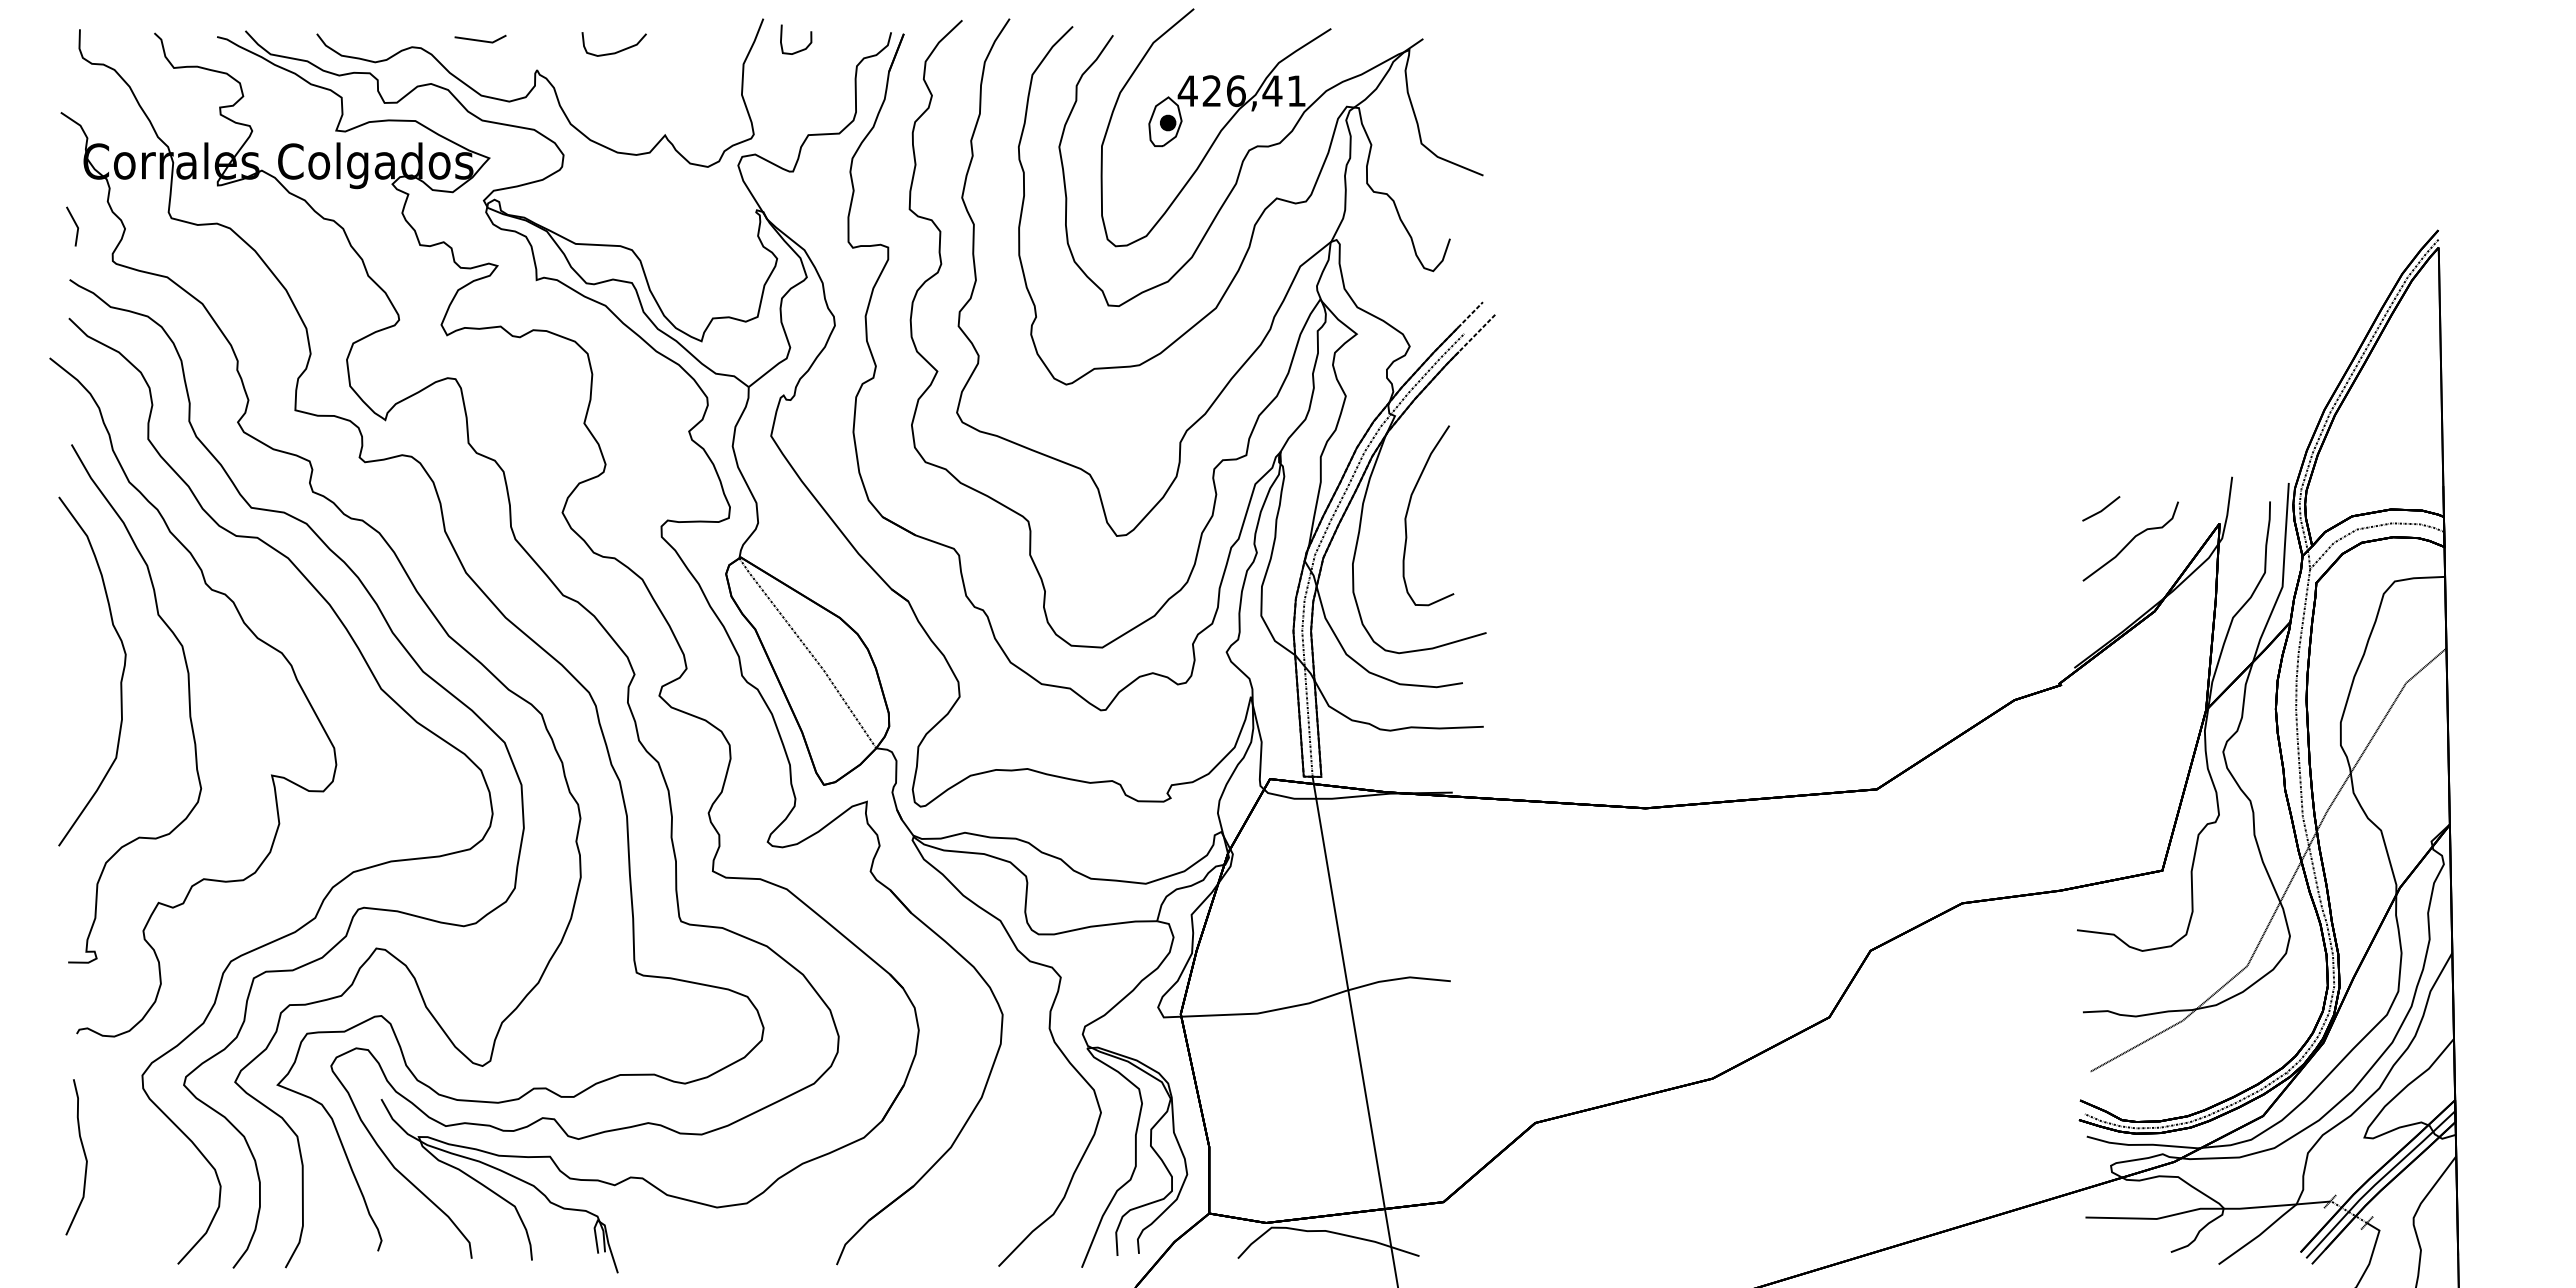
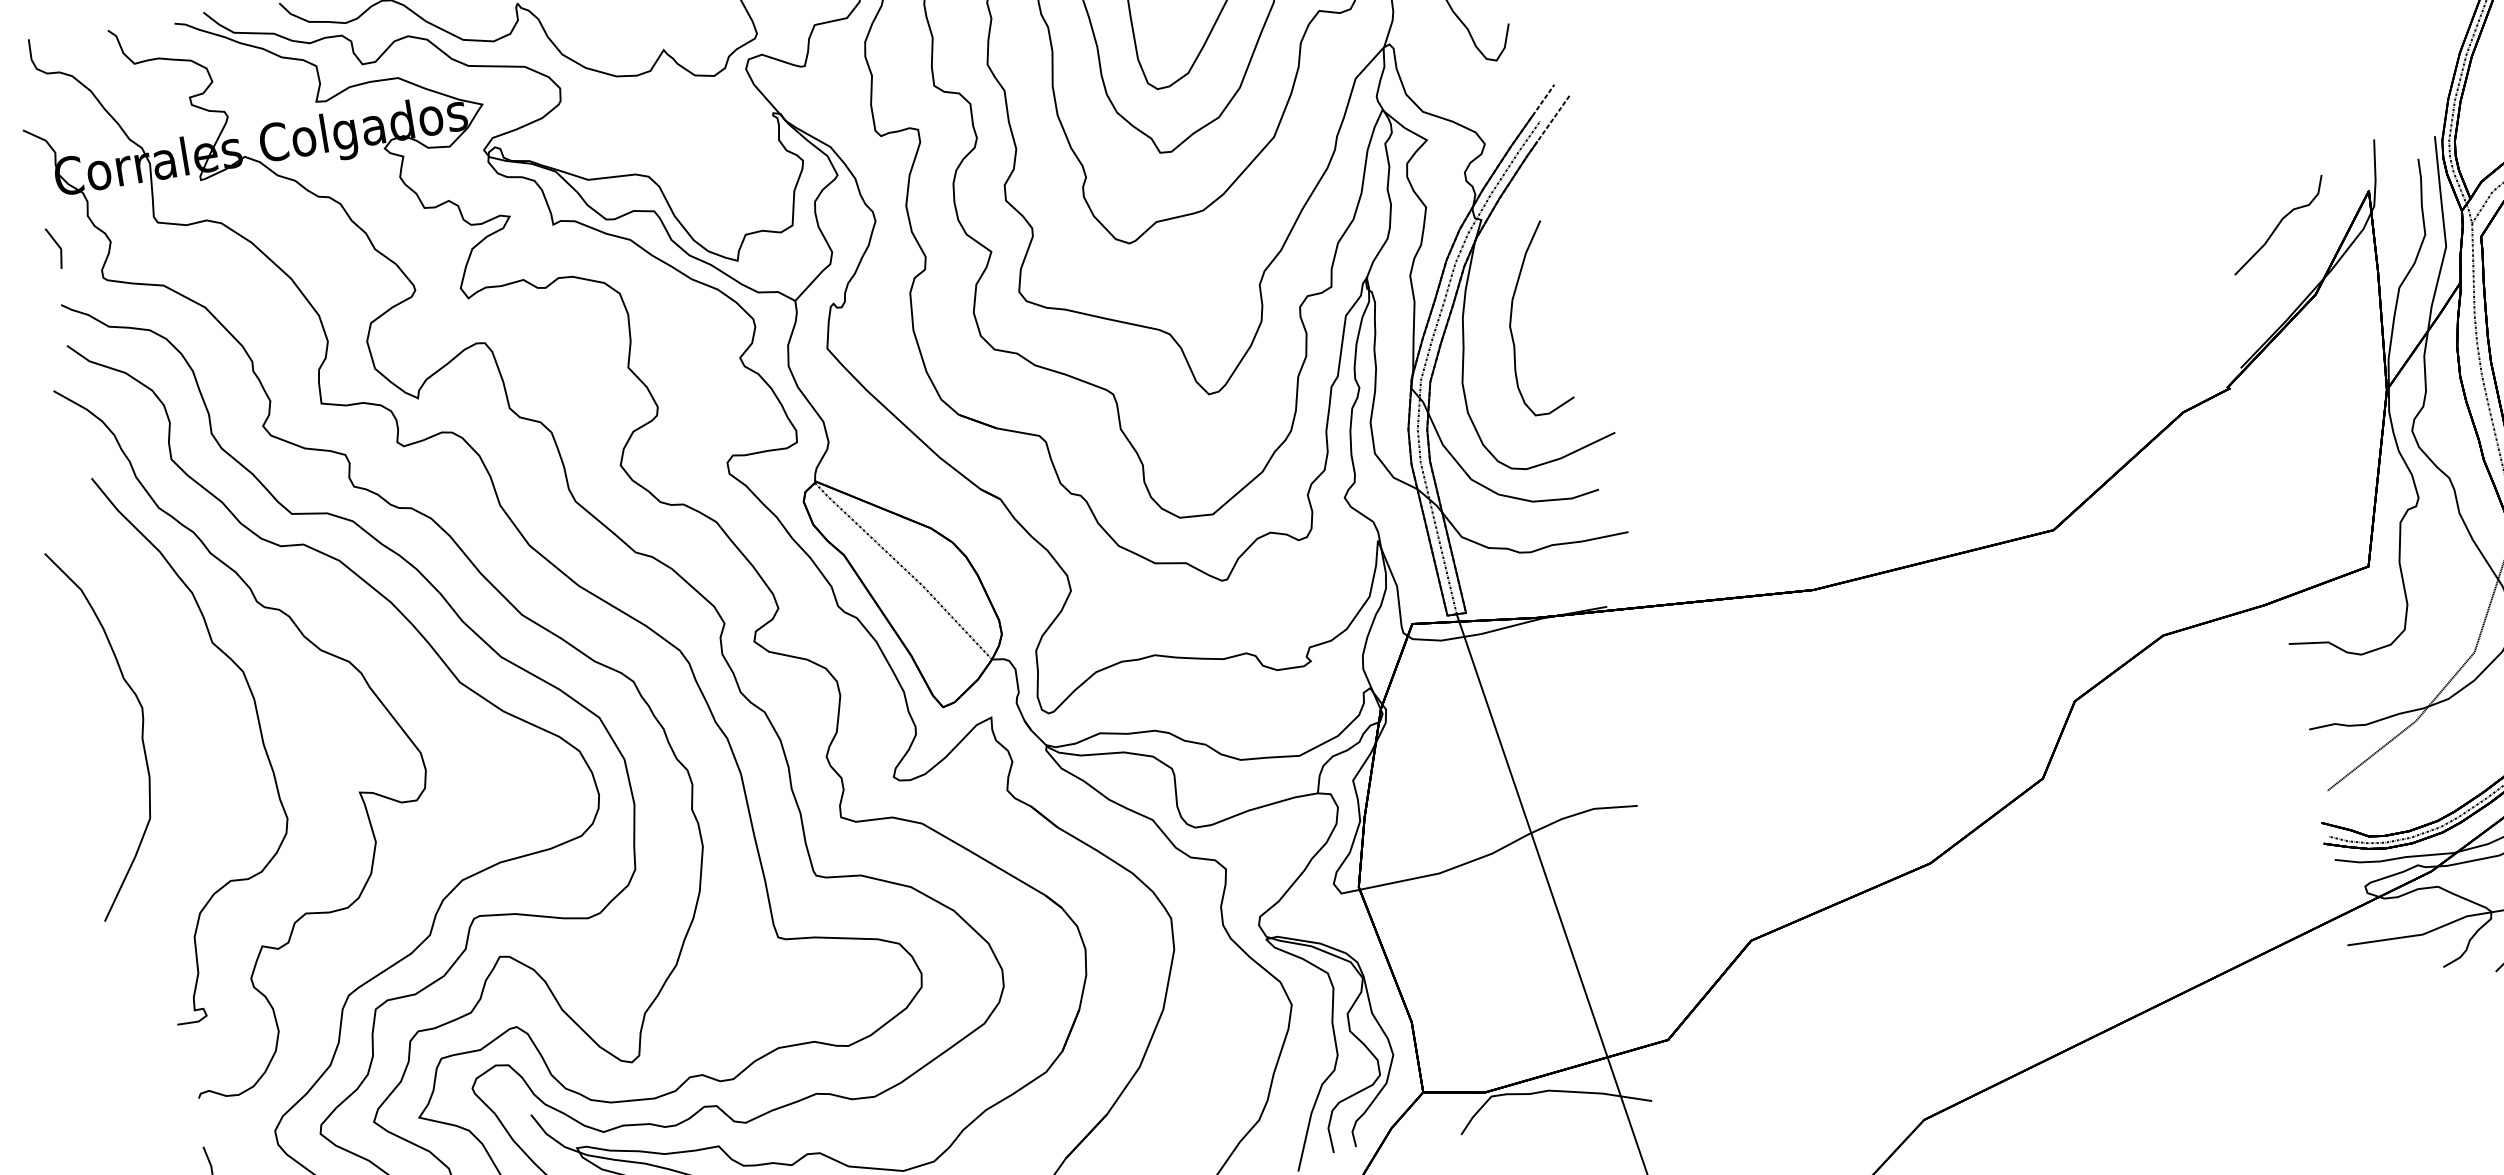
part: (2101, 508) -> (2241, 195), removed
part: (121, 675) -> (141, 730), moved

